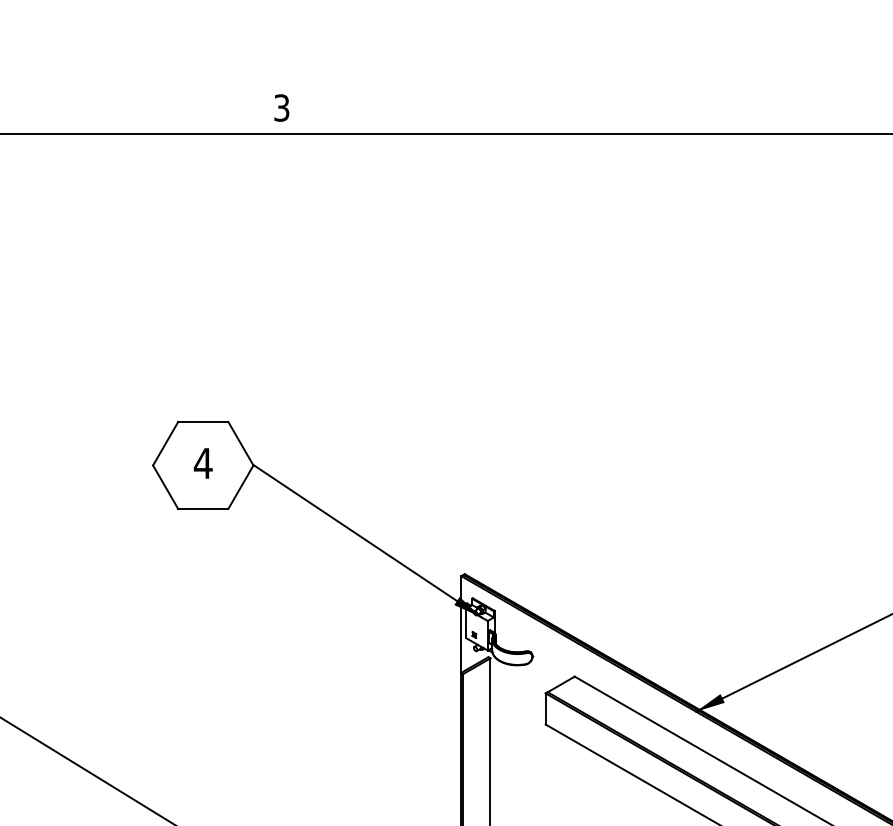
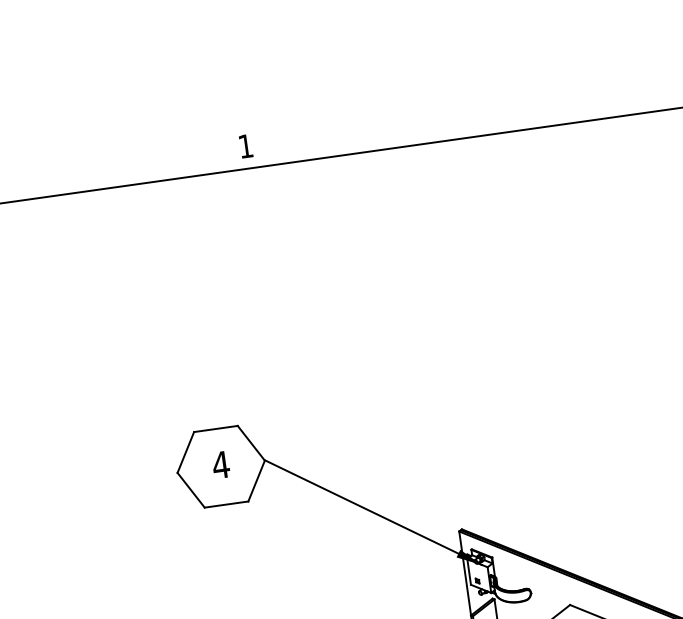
text: (281, 107) -> (245, 145), 3 -> 1

